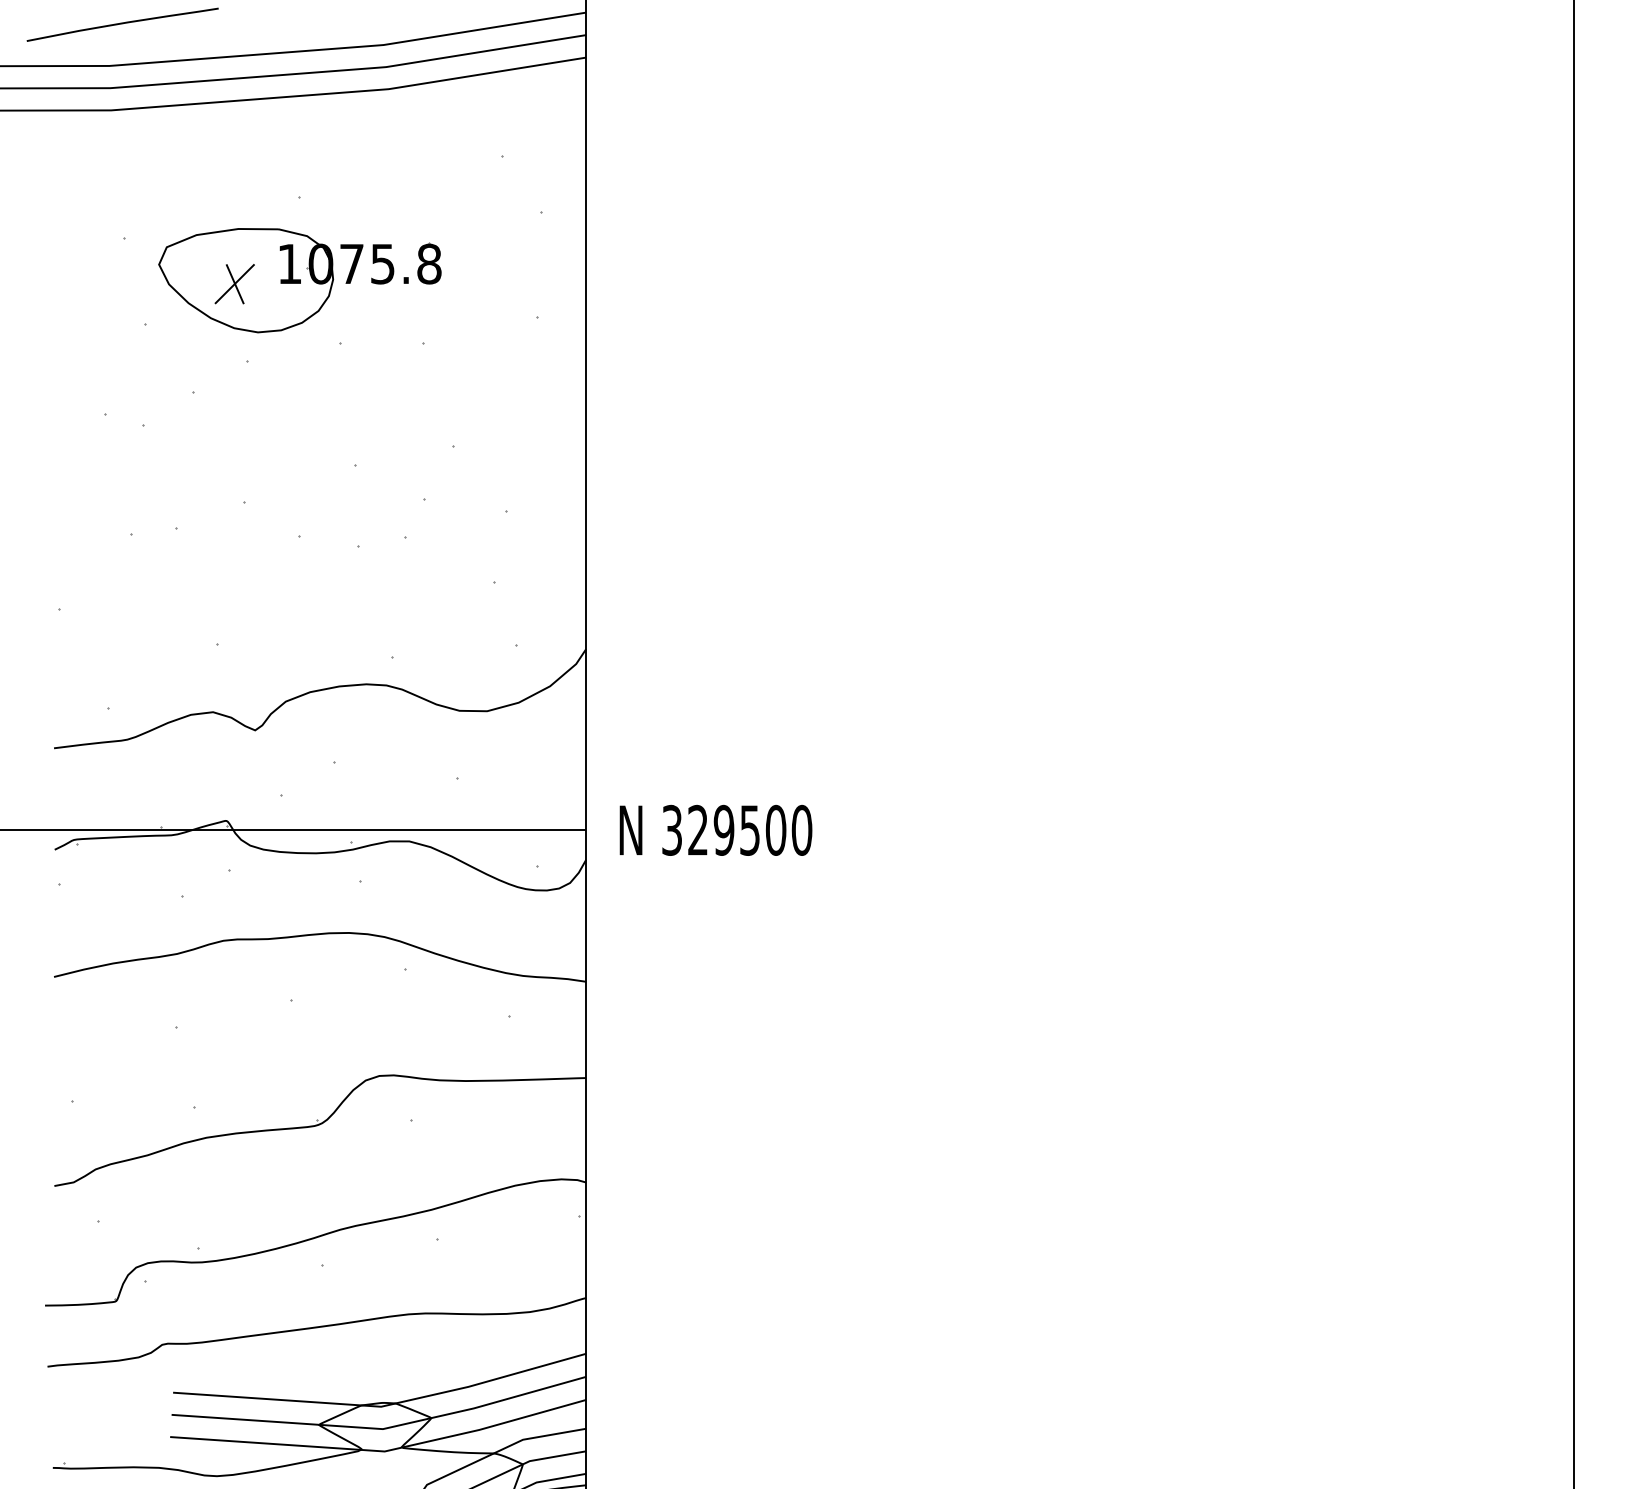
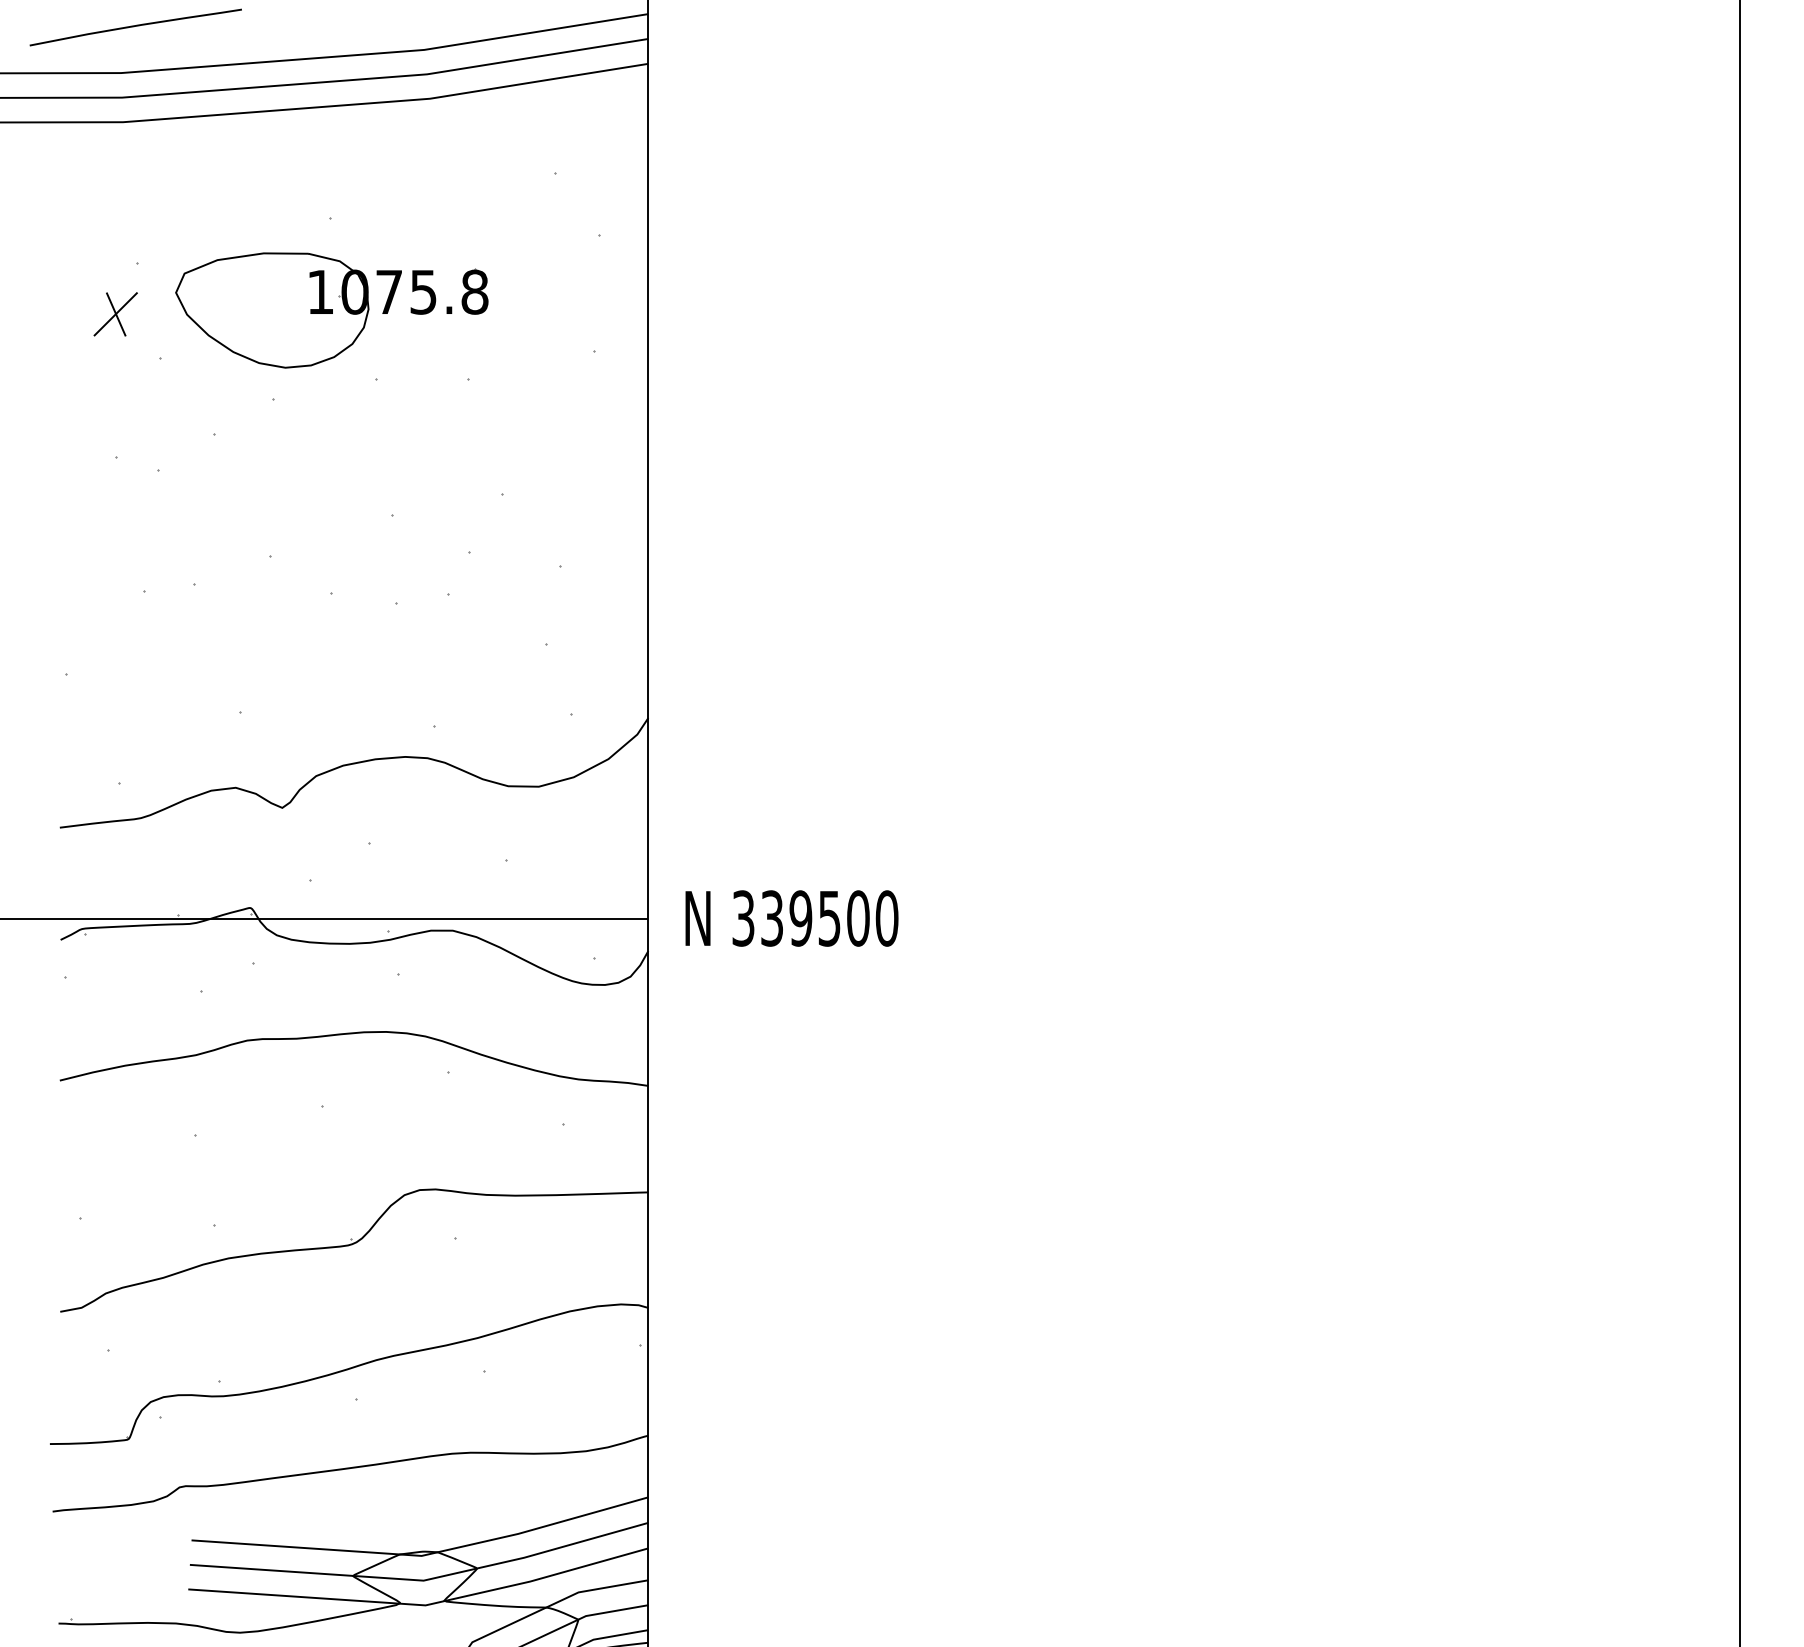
part: (234, 284) -> (115, 314), moved
text: (697, 830) -> (771, 918), 329500 -> 339500

